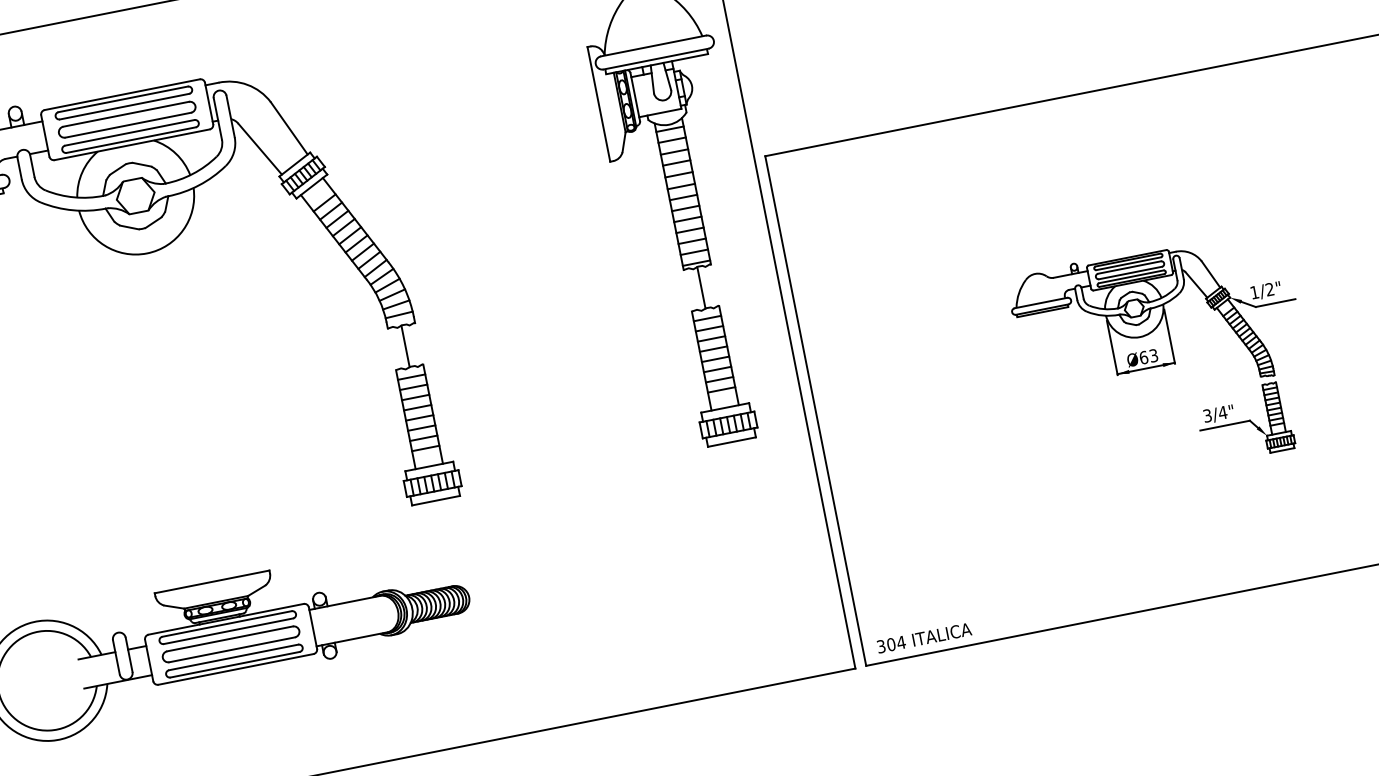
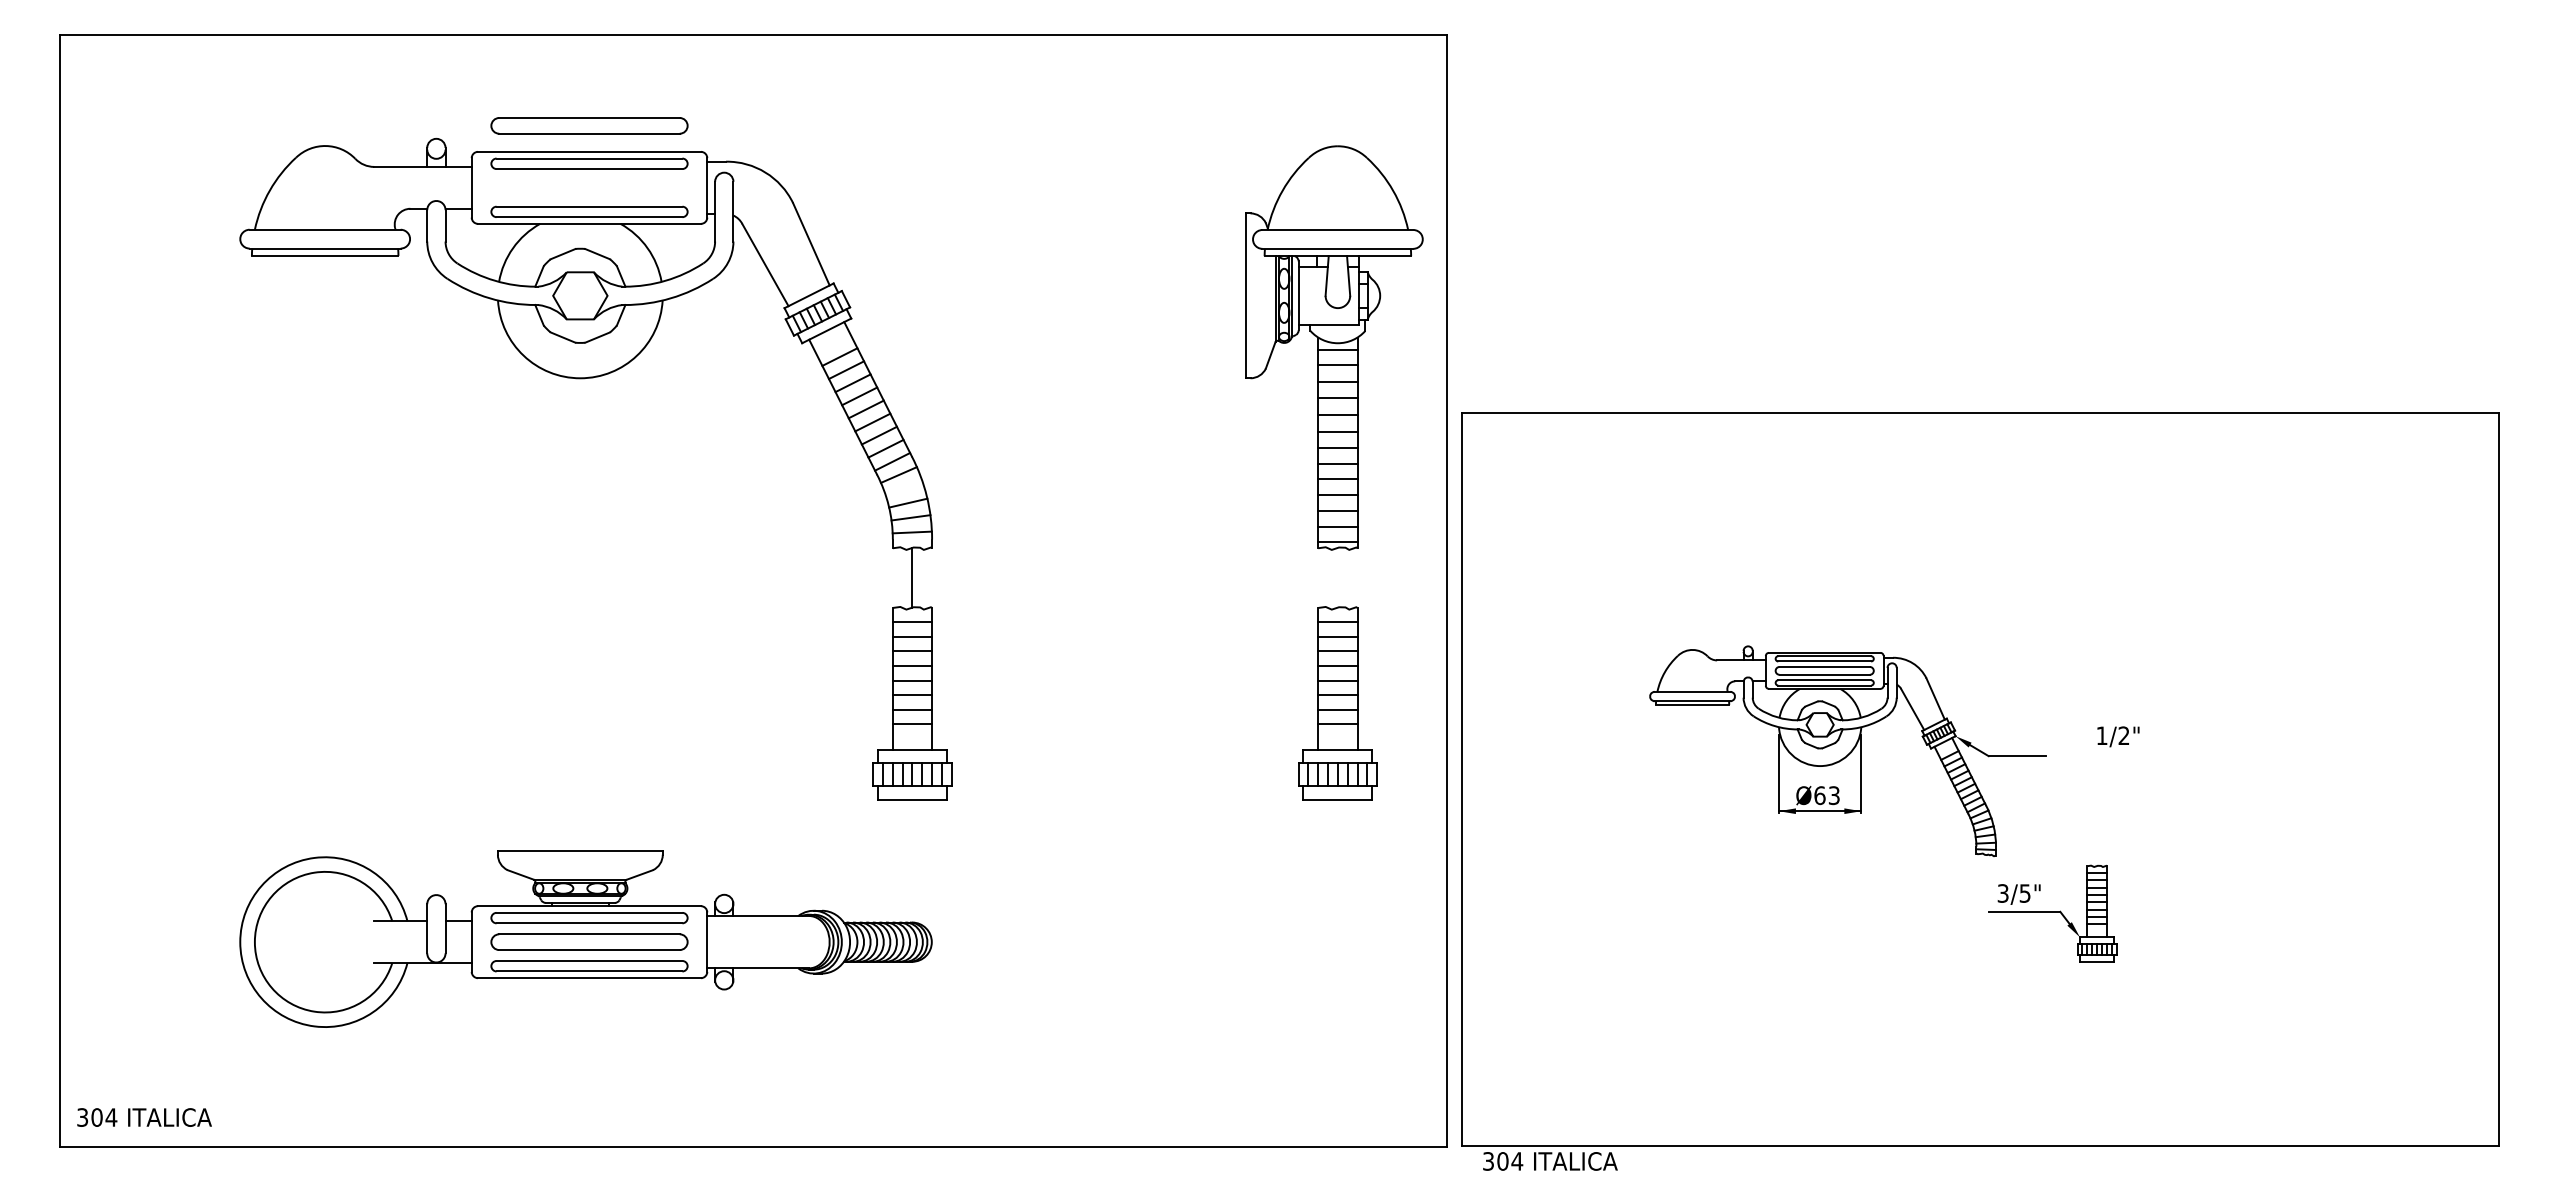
part: (127, 119) -> (589, 125), moved
line: (387, 285) -> (903, 488), removed
line: (701, 287) -> (1337, 577), removed
part: (1156, 322) -> (1847, 750), moved
text: (1223, 412) -> (2025, 893), 3/4" -> 3/5"
text: (924, 638) -> (1550, 1161), moved

